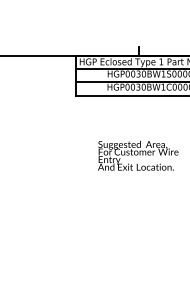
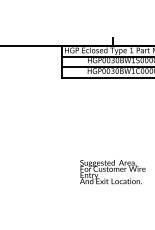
text: (137, 156) -> (112, 172), moved

